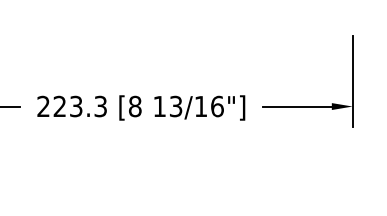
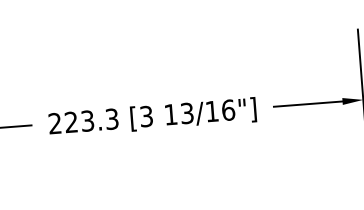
text: (135, 106) -> (146, 116), [8 -> [3

